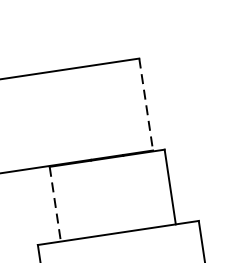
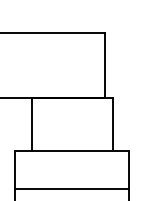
line: (145, 104) -> (104, 65), dashed -> solid
line: (55, 205) -> (31, 125), dashed -> solid

